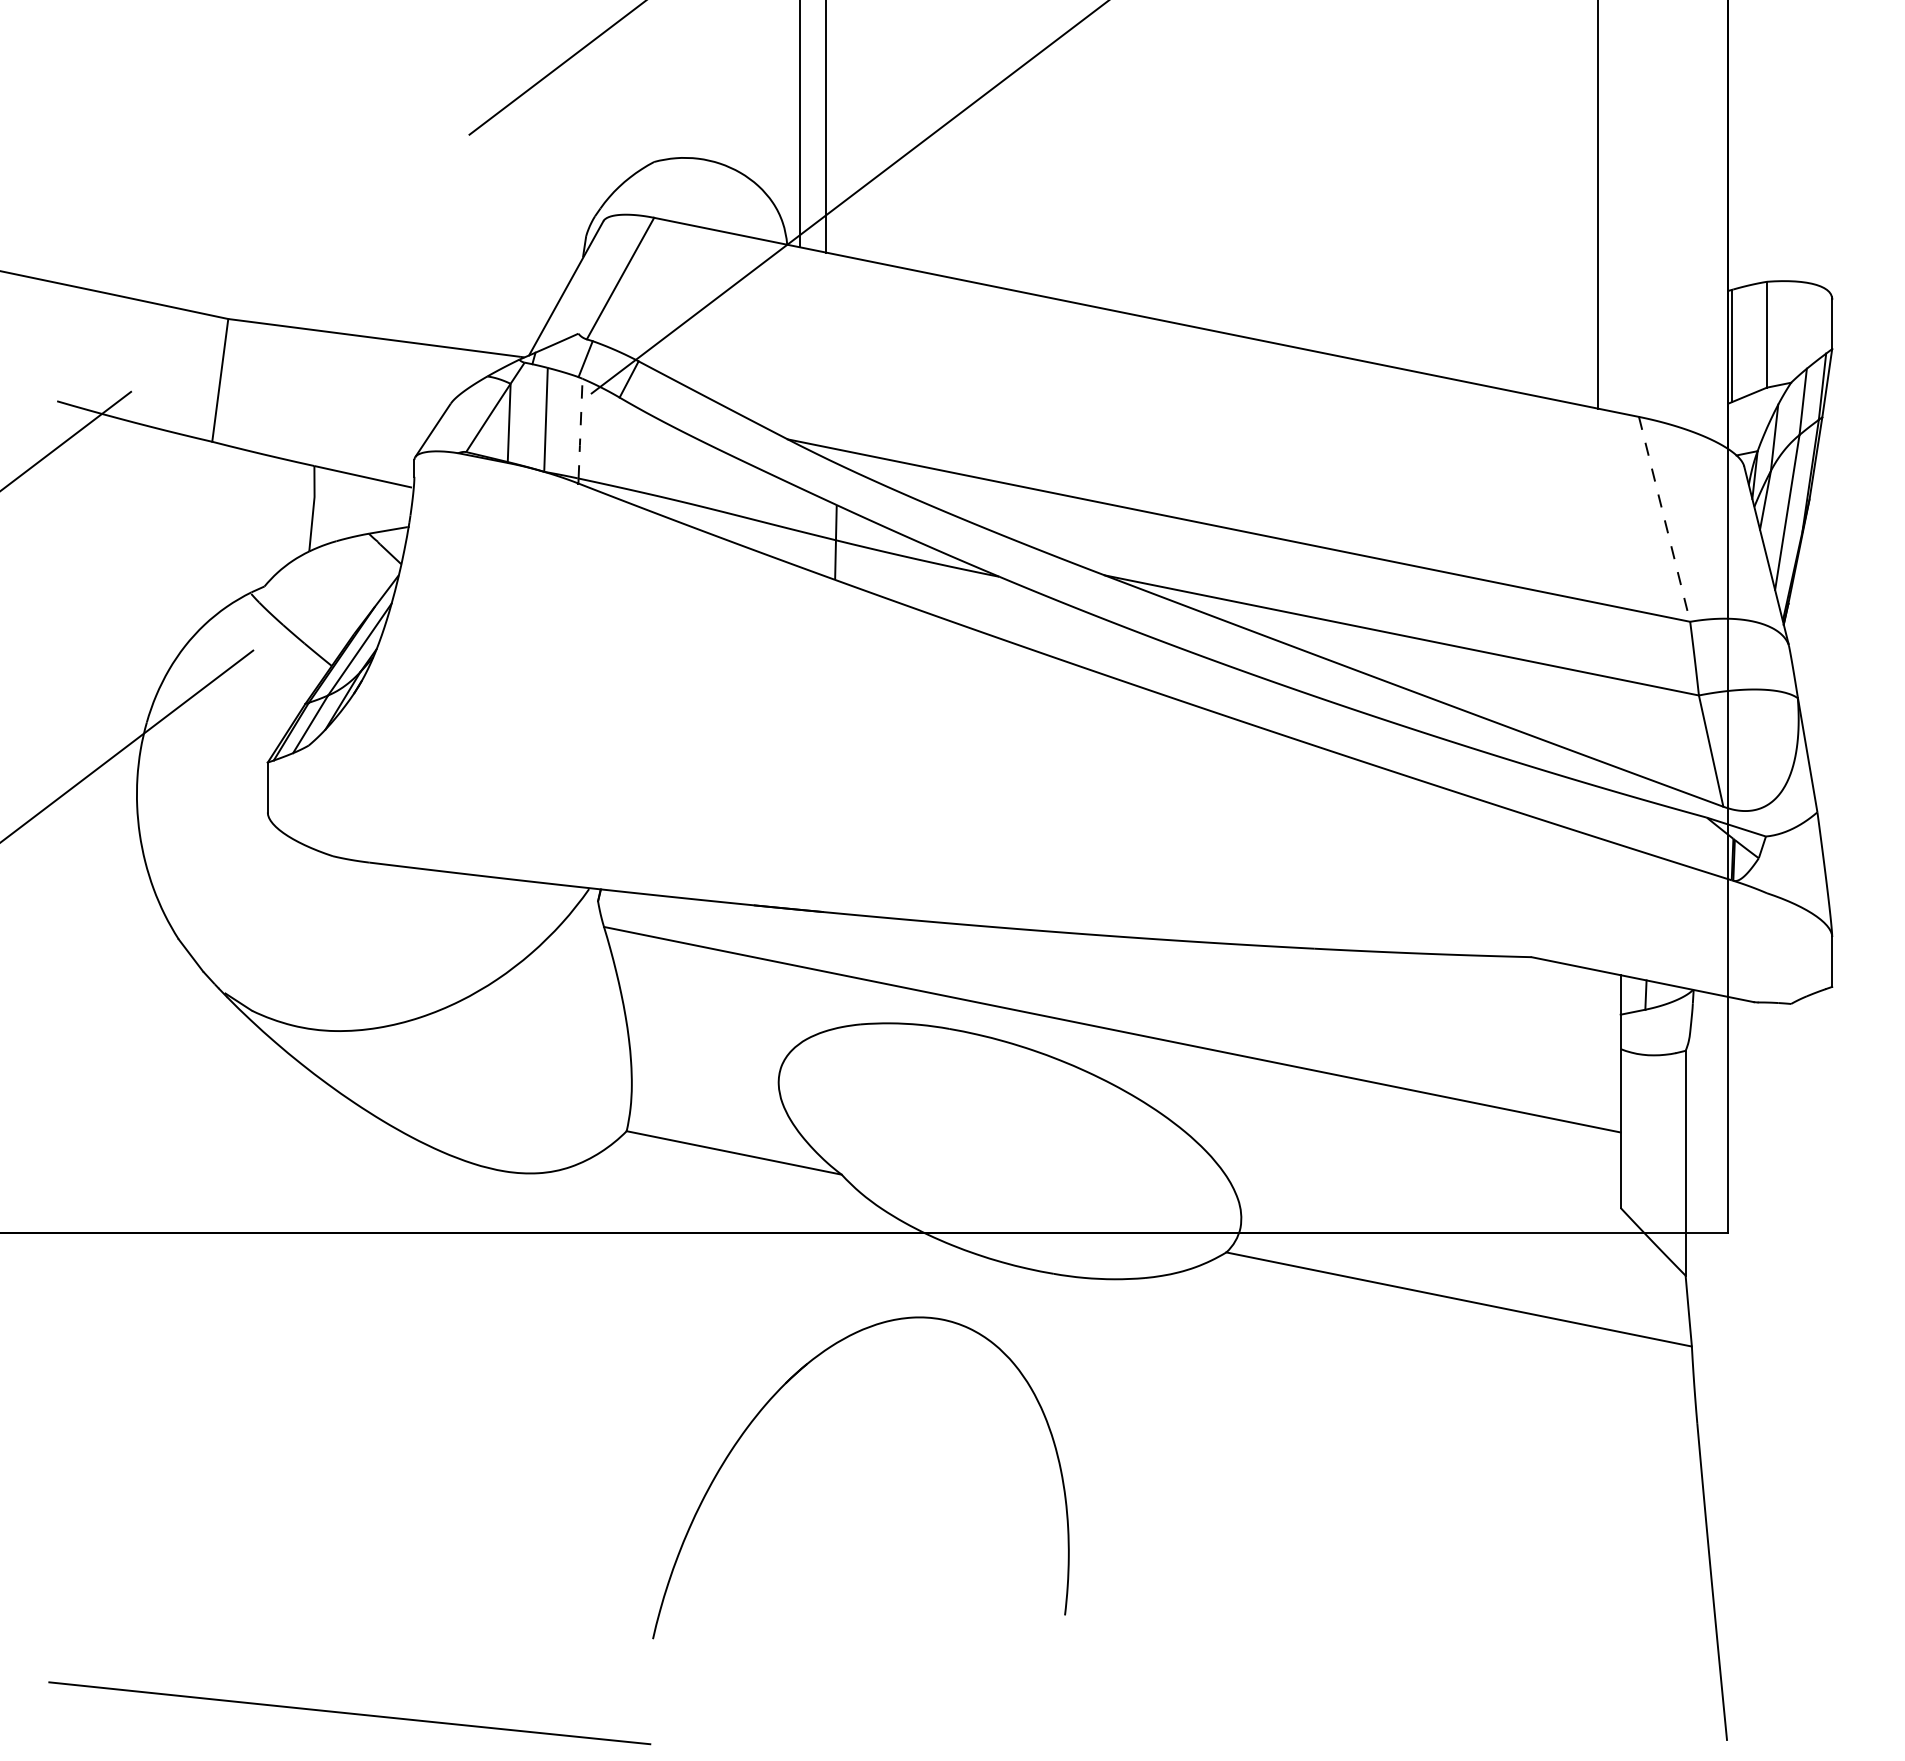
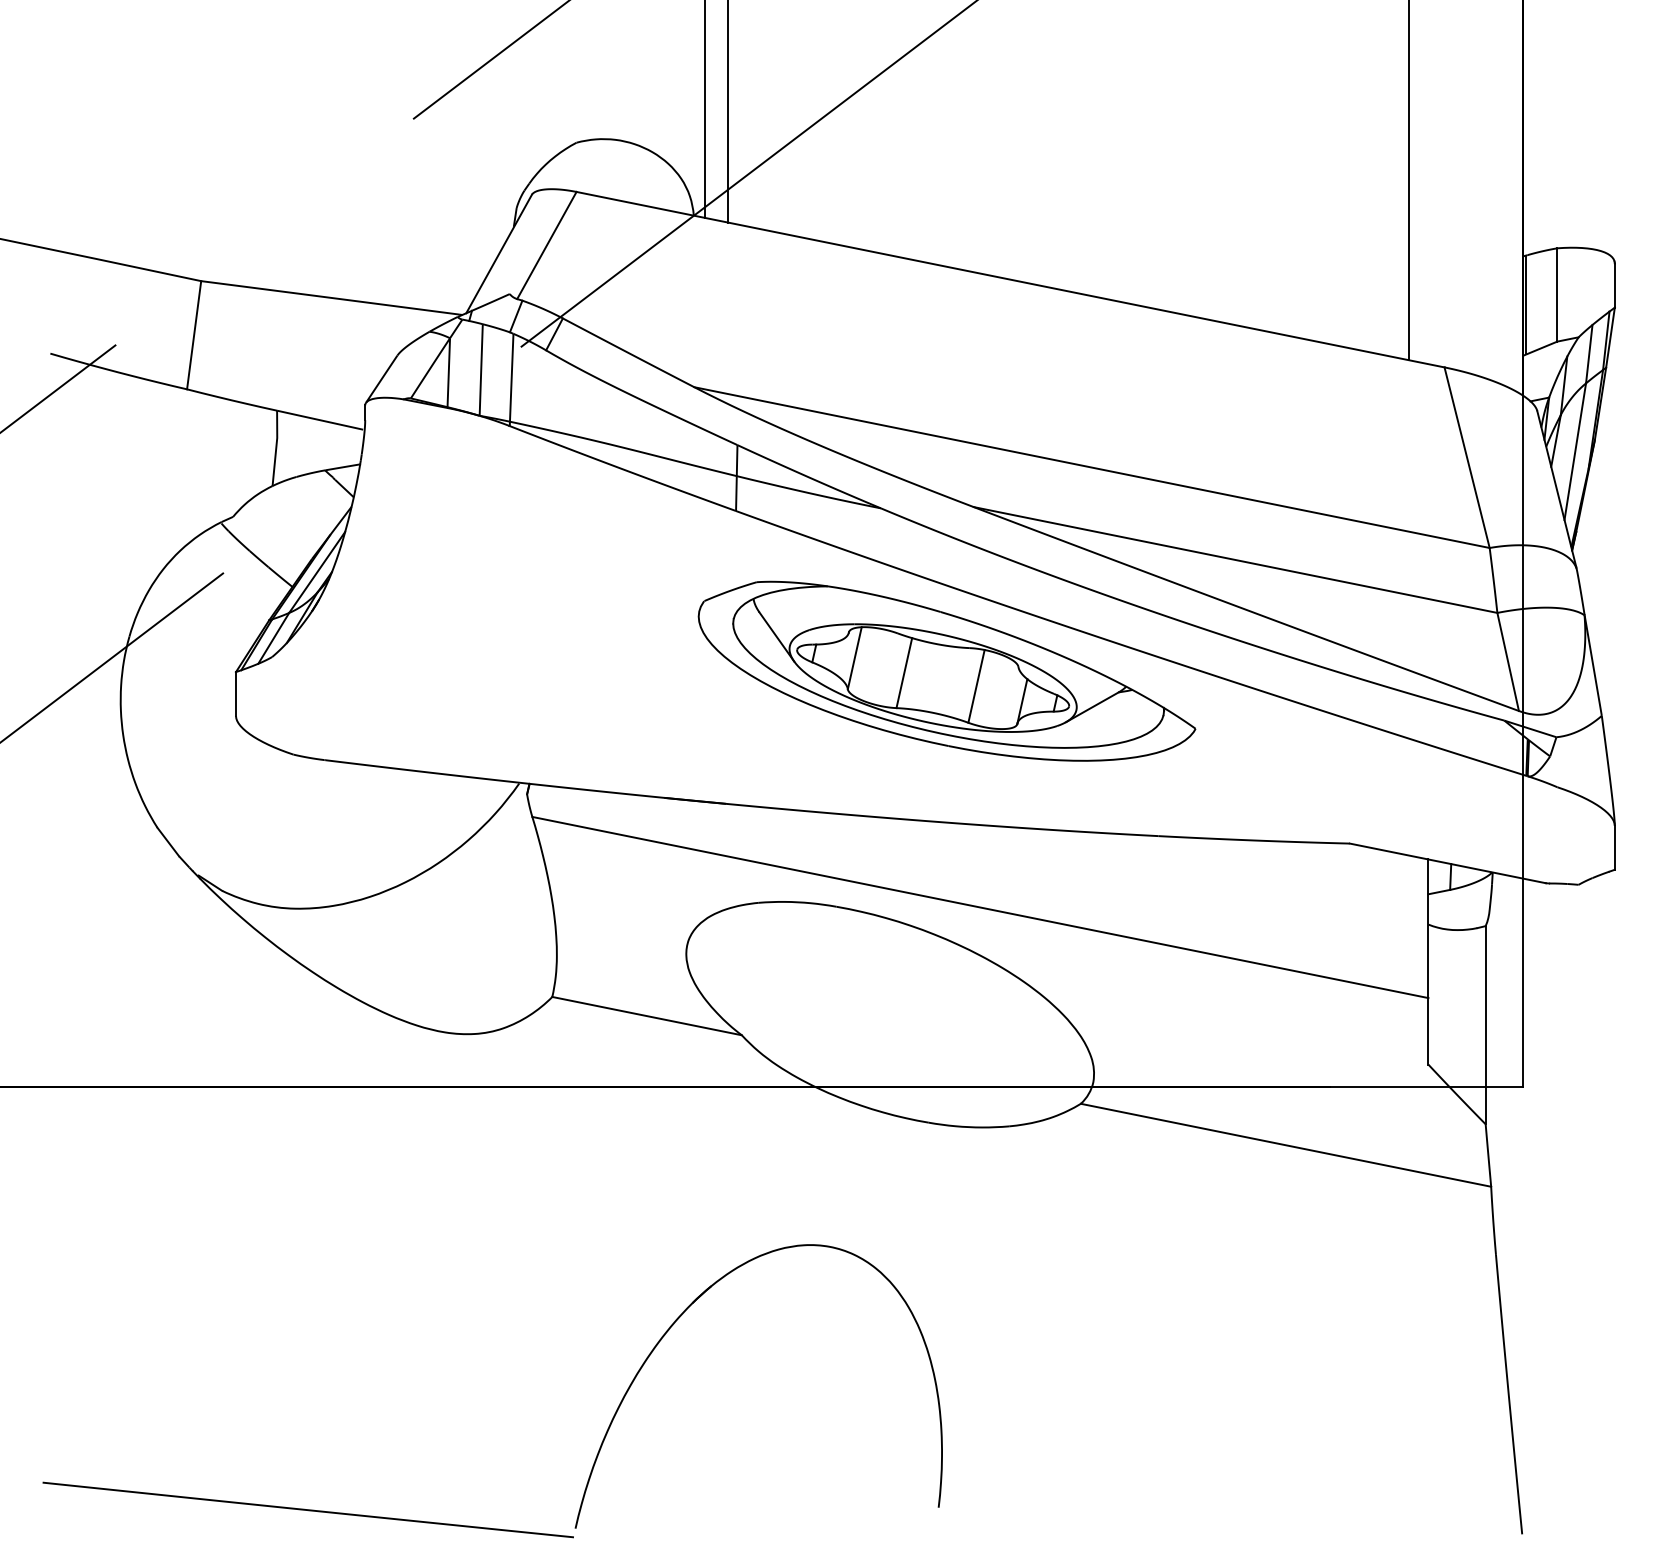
line: (580, 428) -> (511, 377), dashed -> solid
line: (1665, 520) -> (1467, 458), dashed -> solid
part: (1073, 760) -> (946, 670), added
part: (774, 1397) -> (682, 1315), moved

